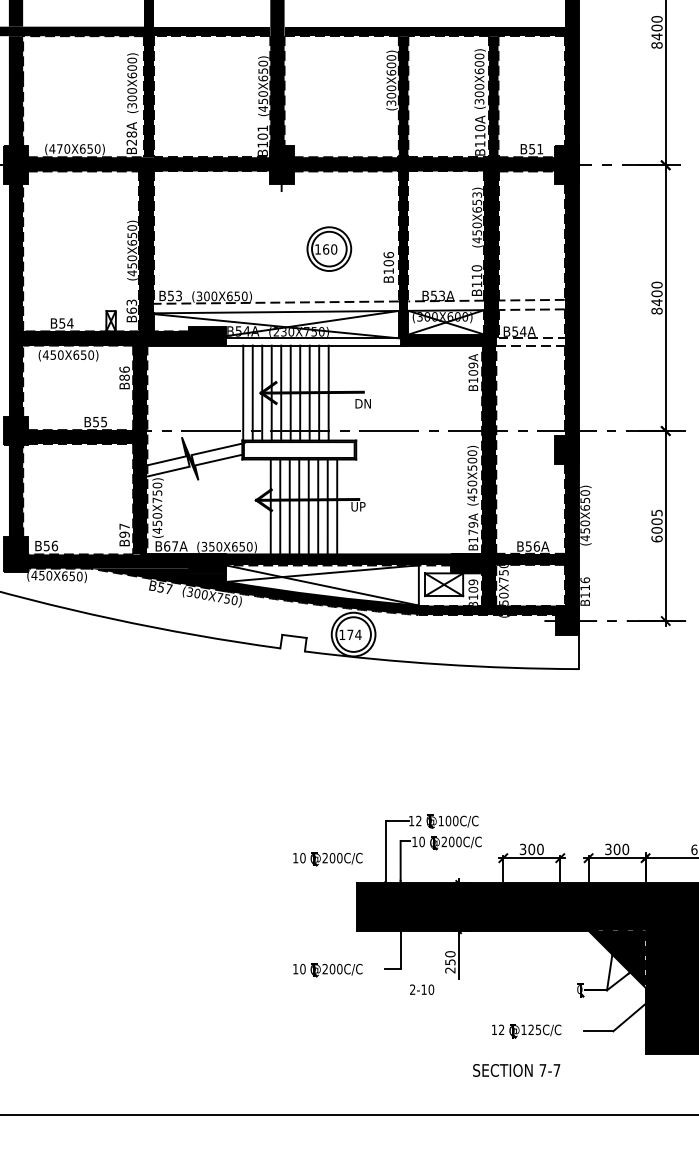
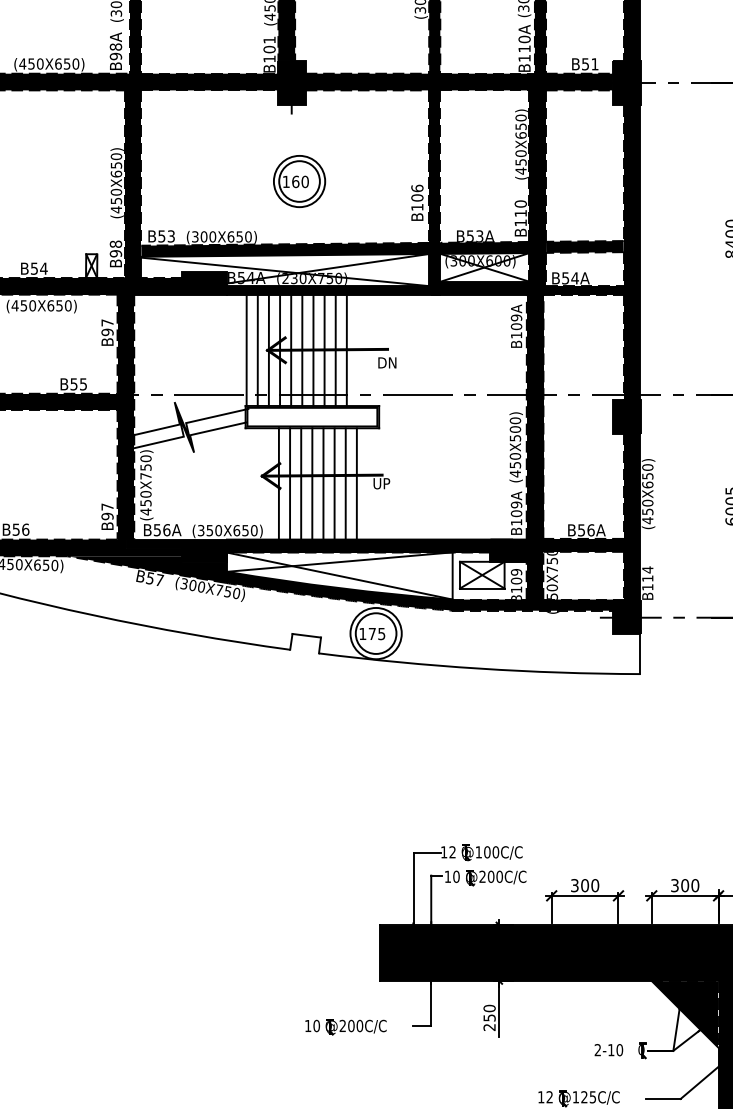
text: (131, 142) -> (115, 56), B28A -> B98A
text: (59, 148) -> (31, 63), (470X650) -> (450X650)
text: (476, 194) -> (520, 117), (450X653) -> (450X650)
part: (329, 248) -> (299, 180), moved
fill: (531, 304) -> (584, 246), added
text: (131, 306) -> (115, 248), B63 -> B98
fill: (321, 306) -> (338, 248), added
fill: (313, 341) -> (329, 289), added
fill: (530, 341) -> (583, 289), added
text: (124, 373) -> (107, 327), B86 -> B97
text: (473, 532) -> (516, 513), B179A -> B109A
text: (171, 546) -> (162, 530), B67A -> B56A
text: (585, 580) -> (648, 570), B116 -> B114
text: (358, 634) -> (381, 633), 174 -> 175
part: (327, 859) -> (345, 897), removed
text: (422, 989) -> (609, 1049), moved

